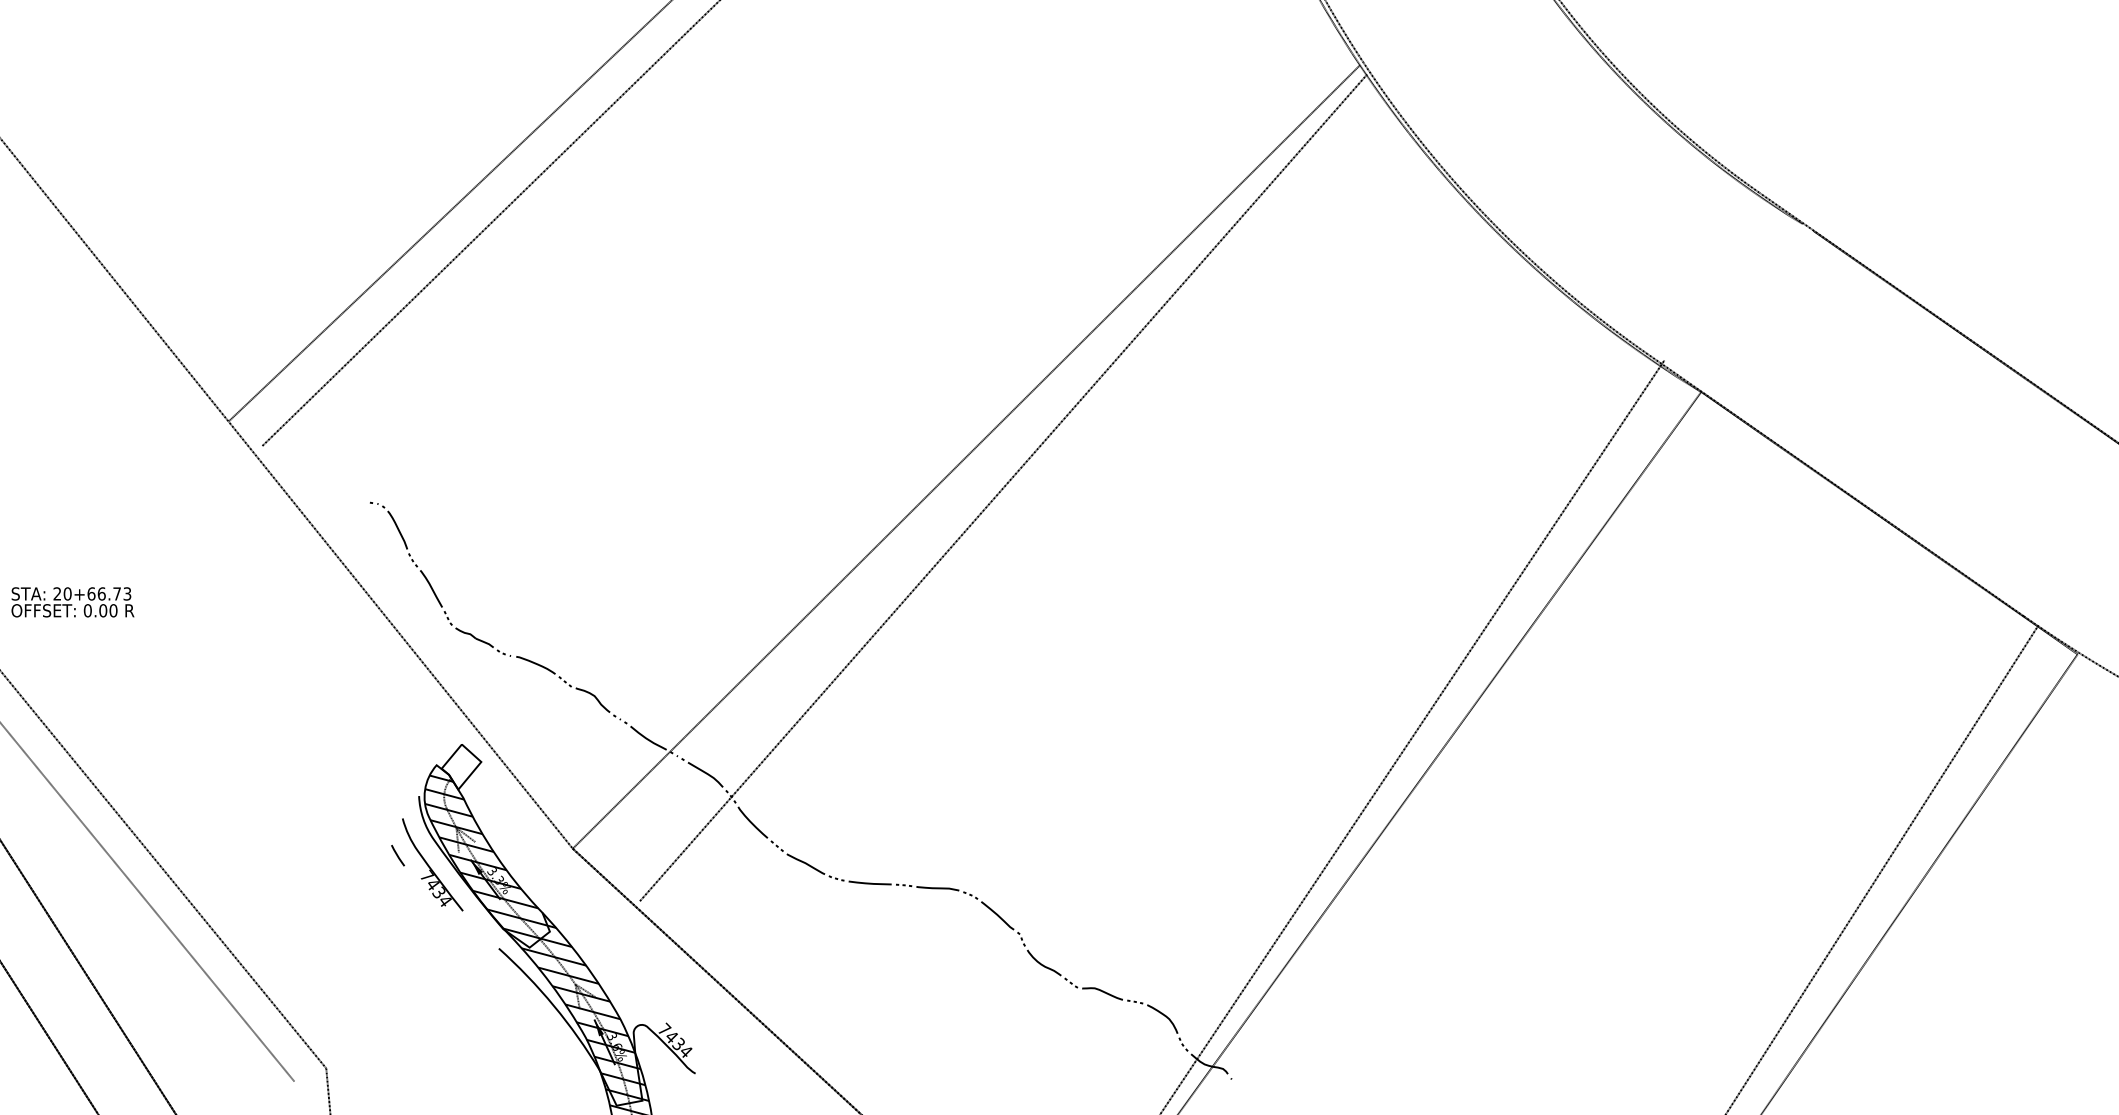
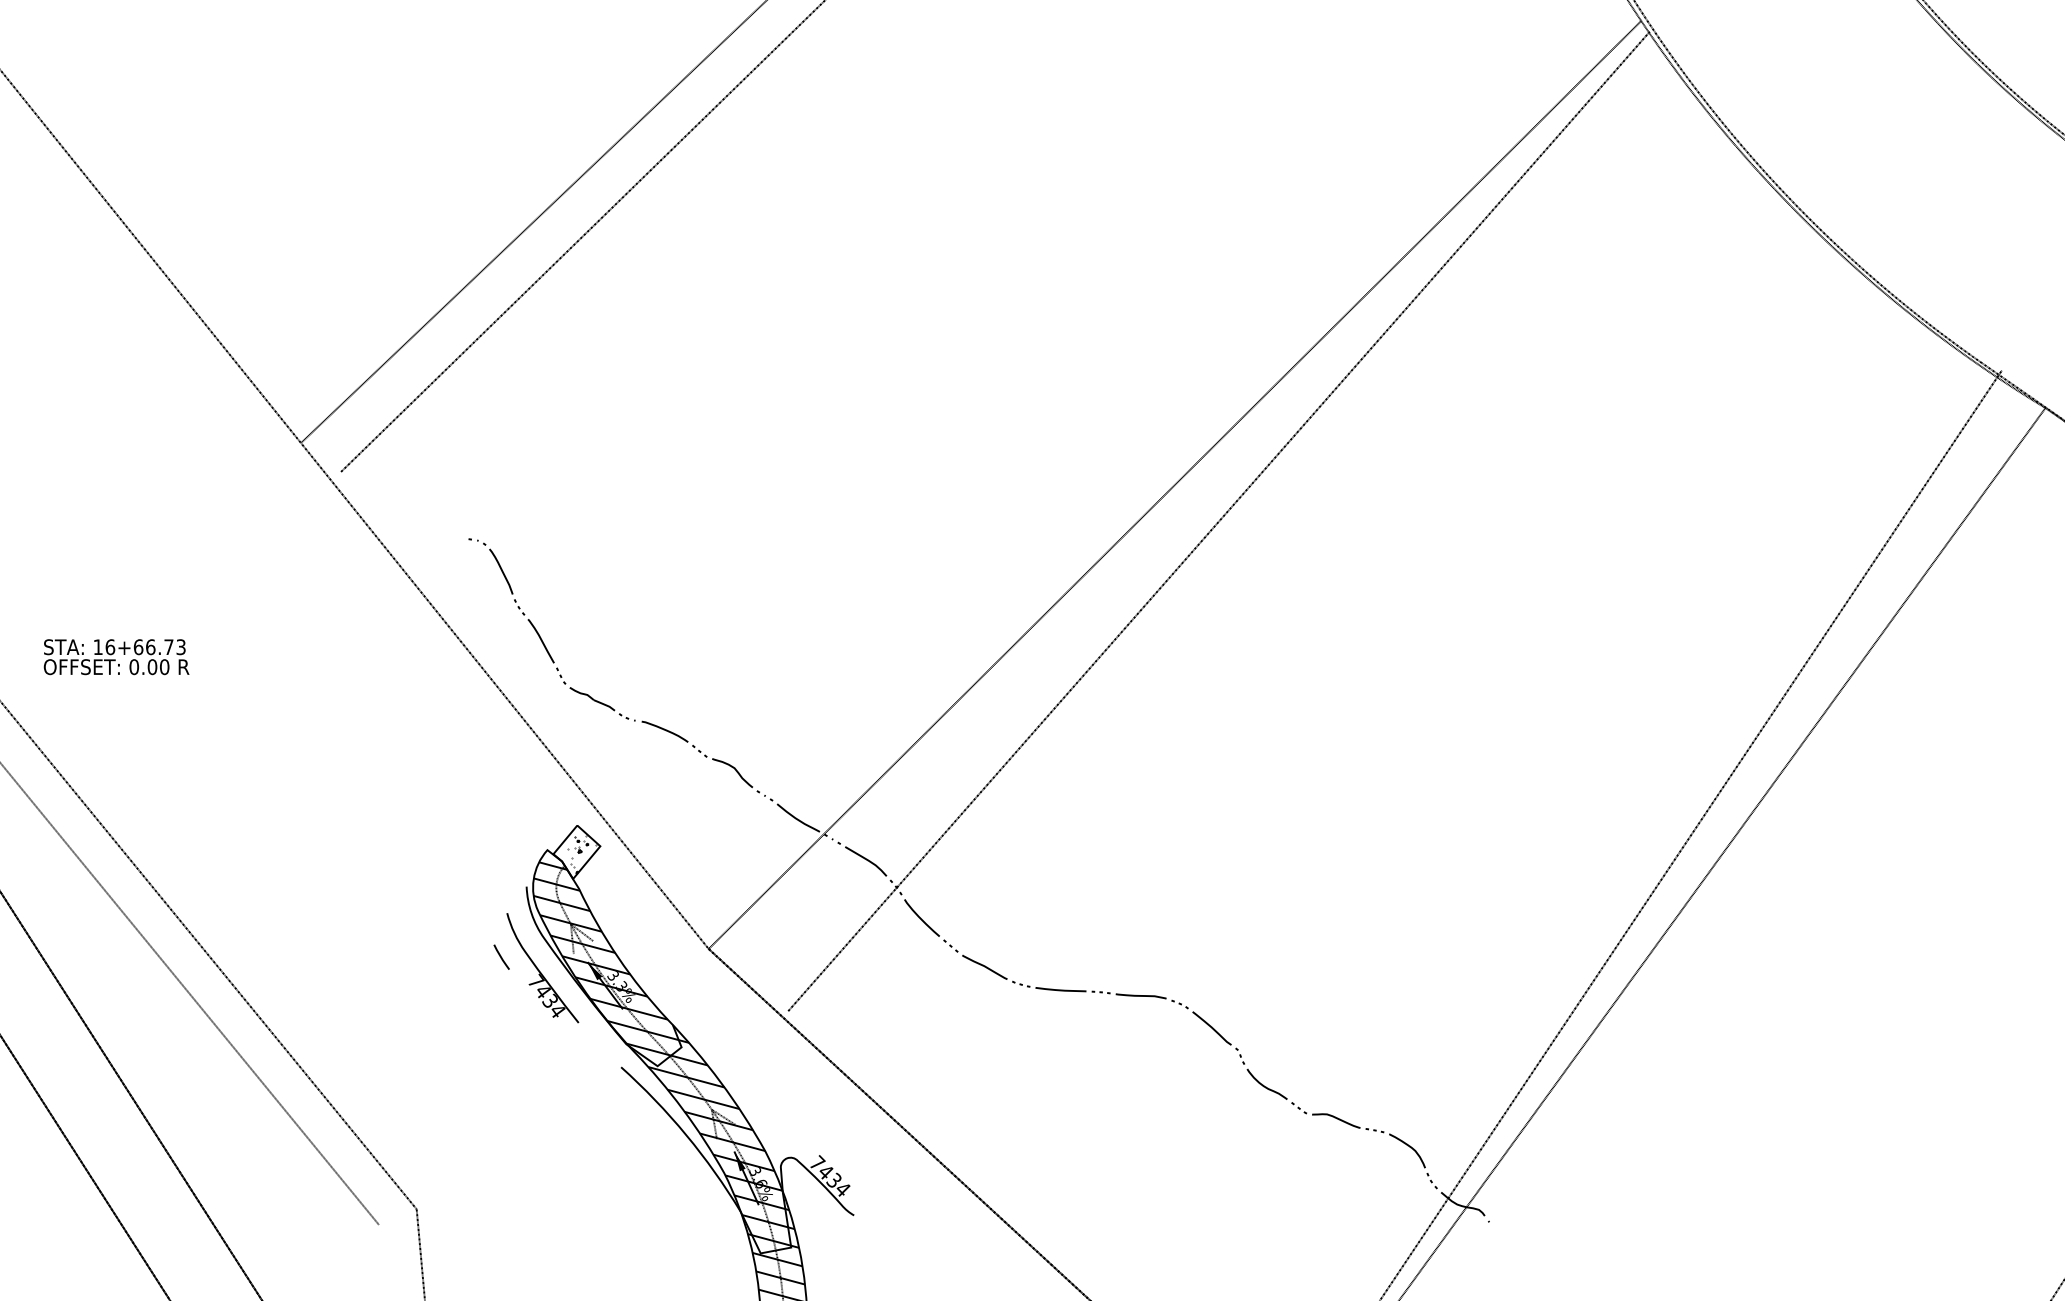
text: (62, 593) -> (104, 646), 20+66.73 -> 16+66.73
hatch: (465, 769) -> (581, 855), added

